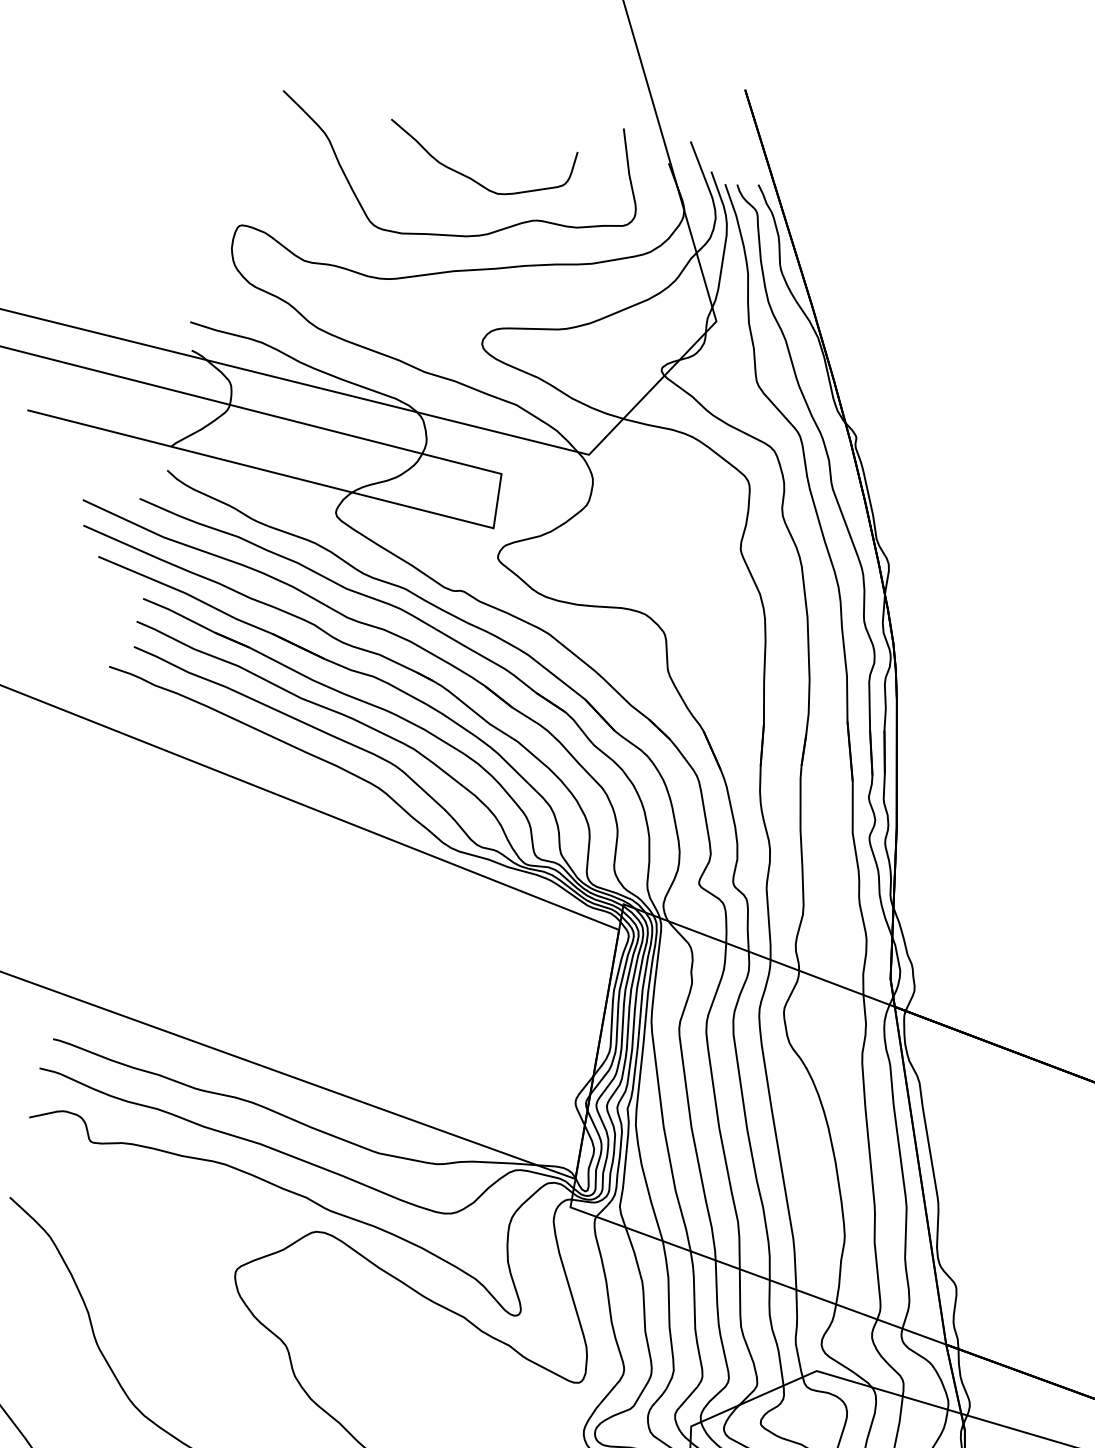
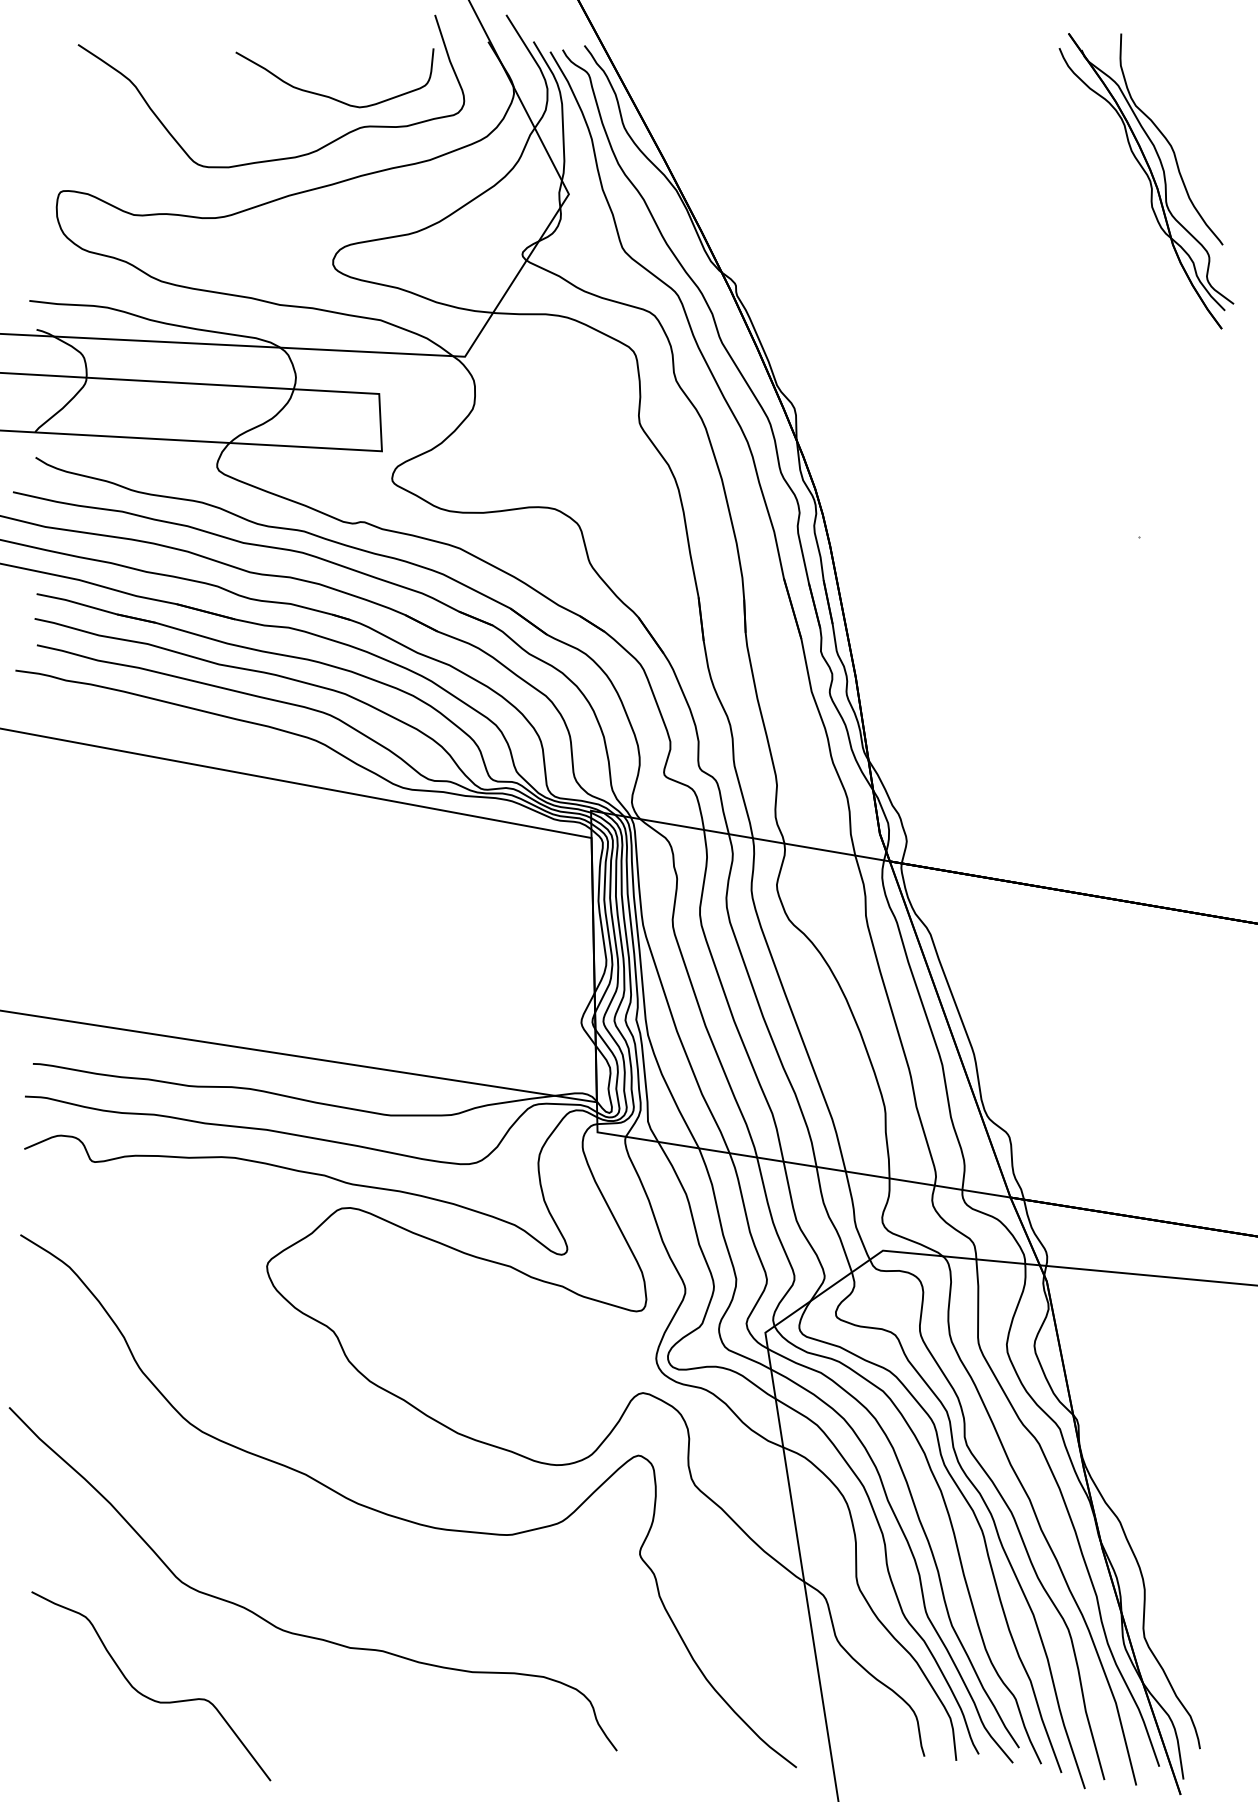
curve: (469, 176) -> (327, 95), moved

